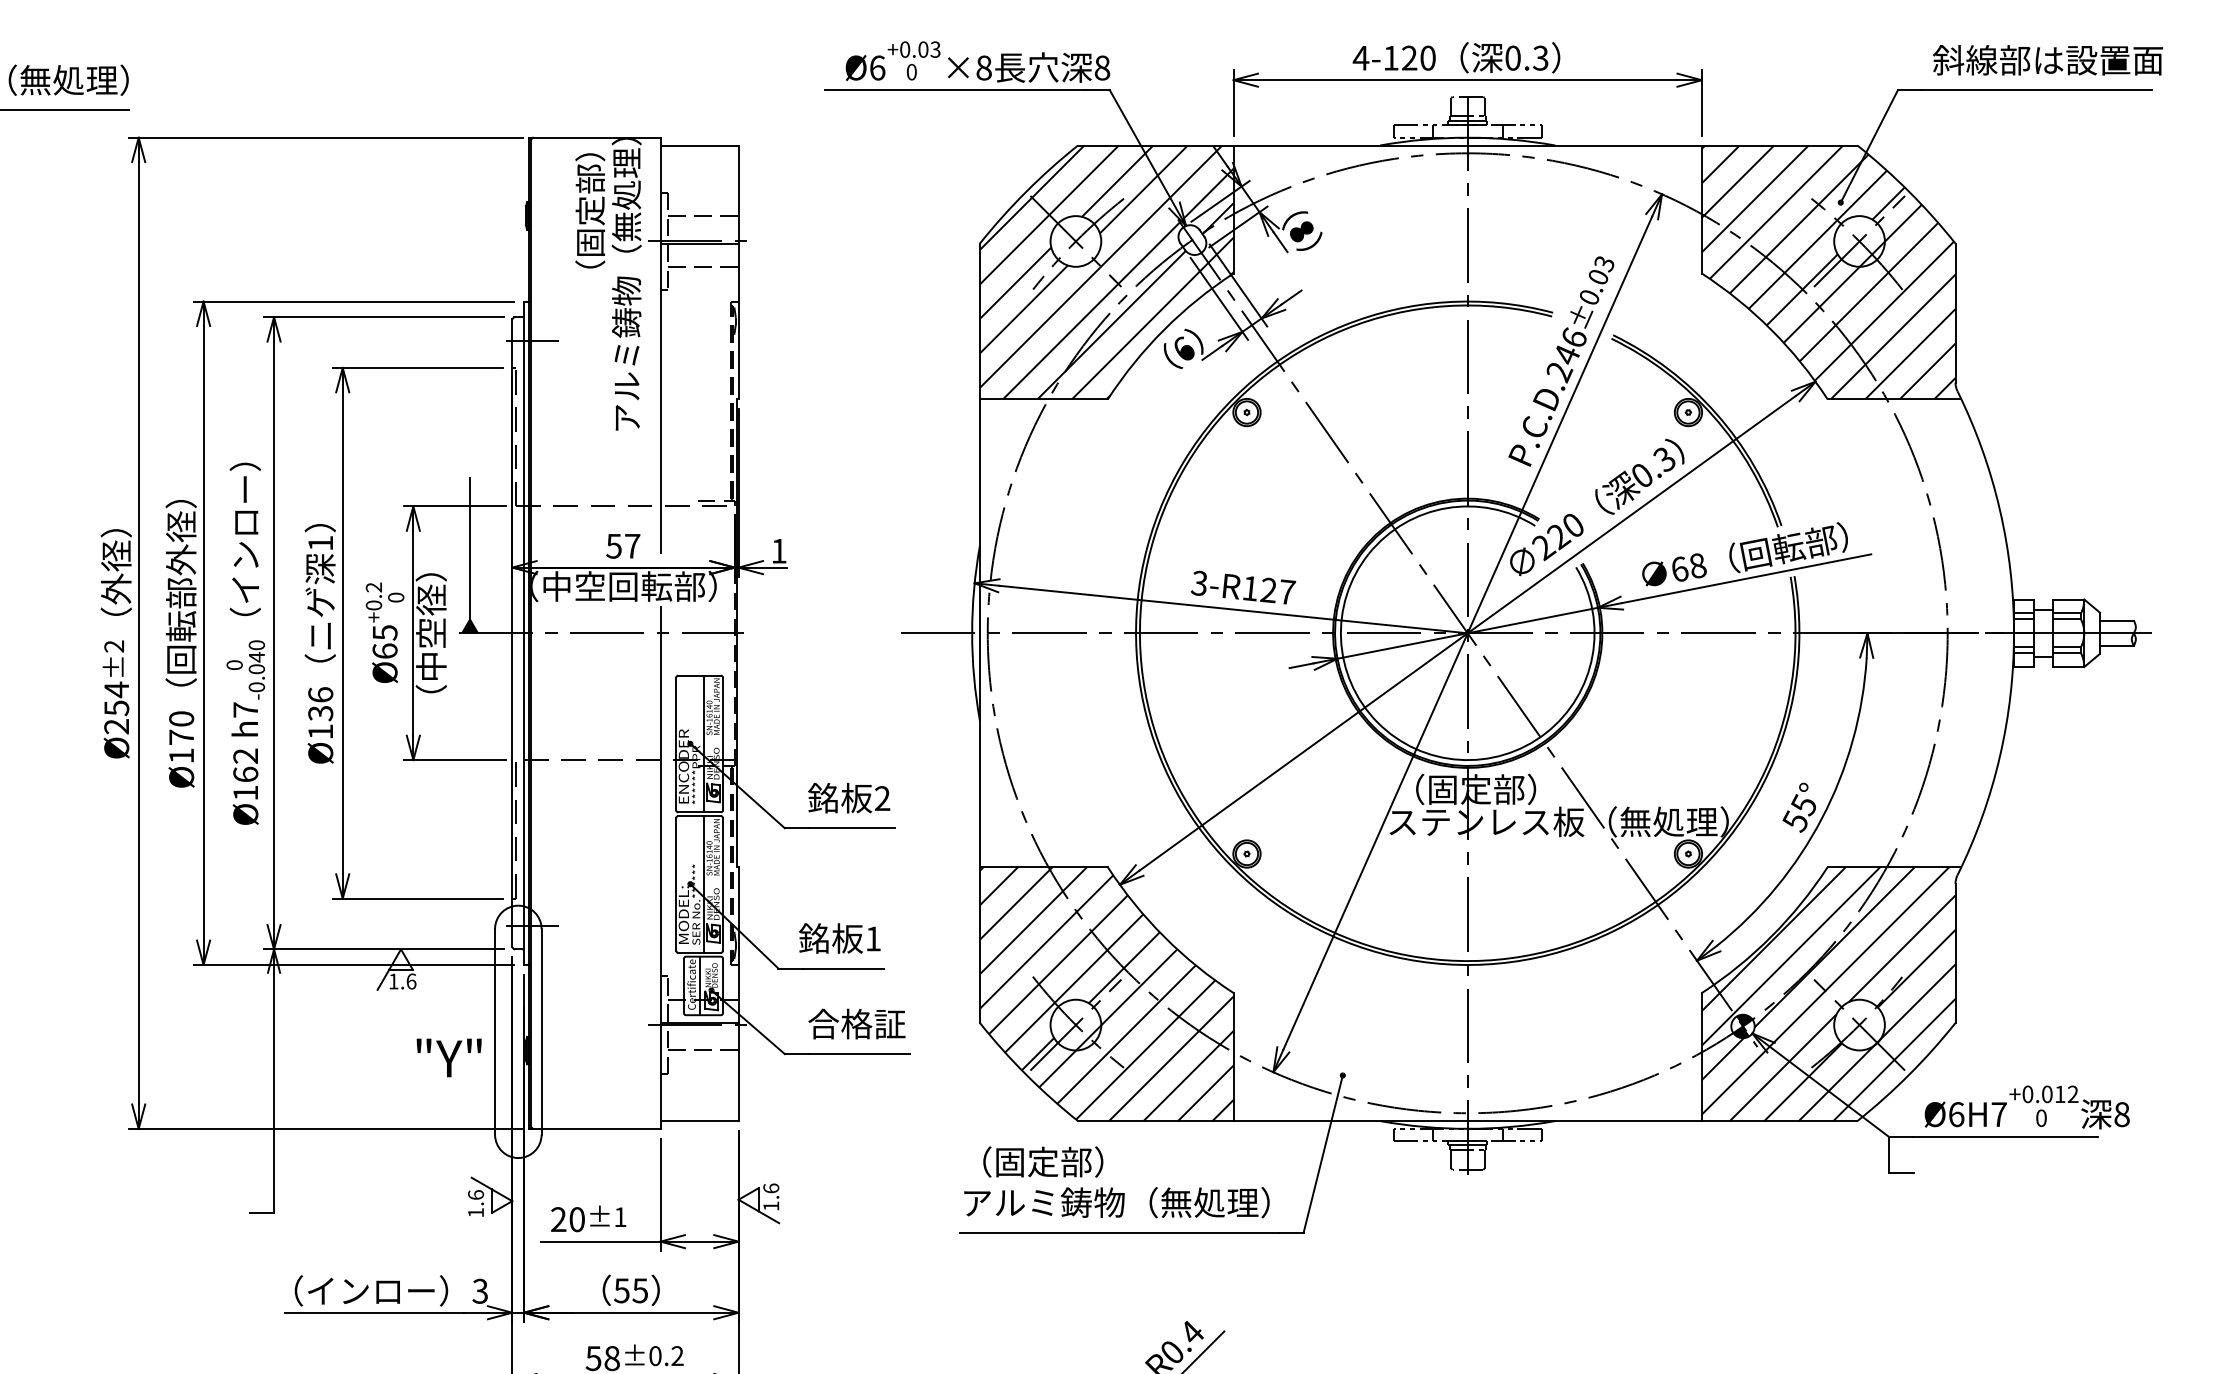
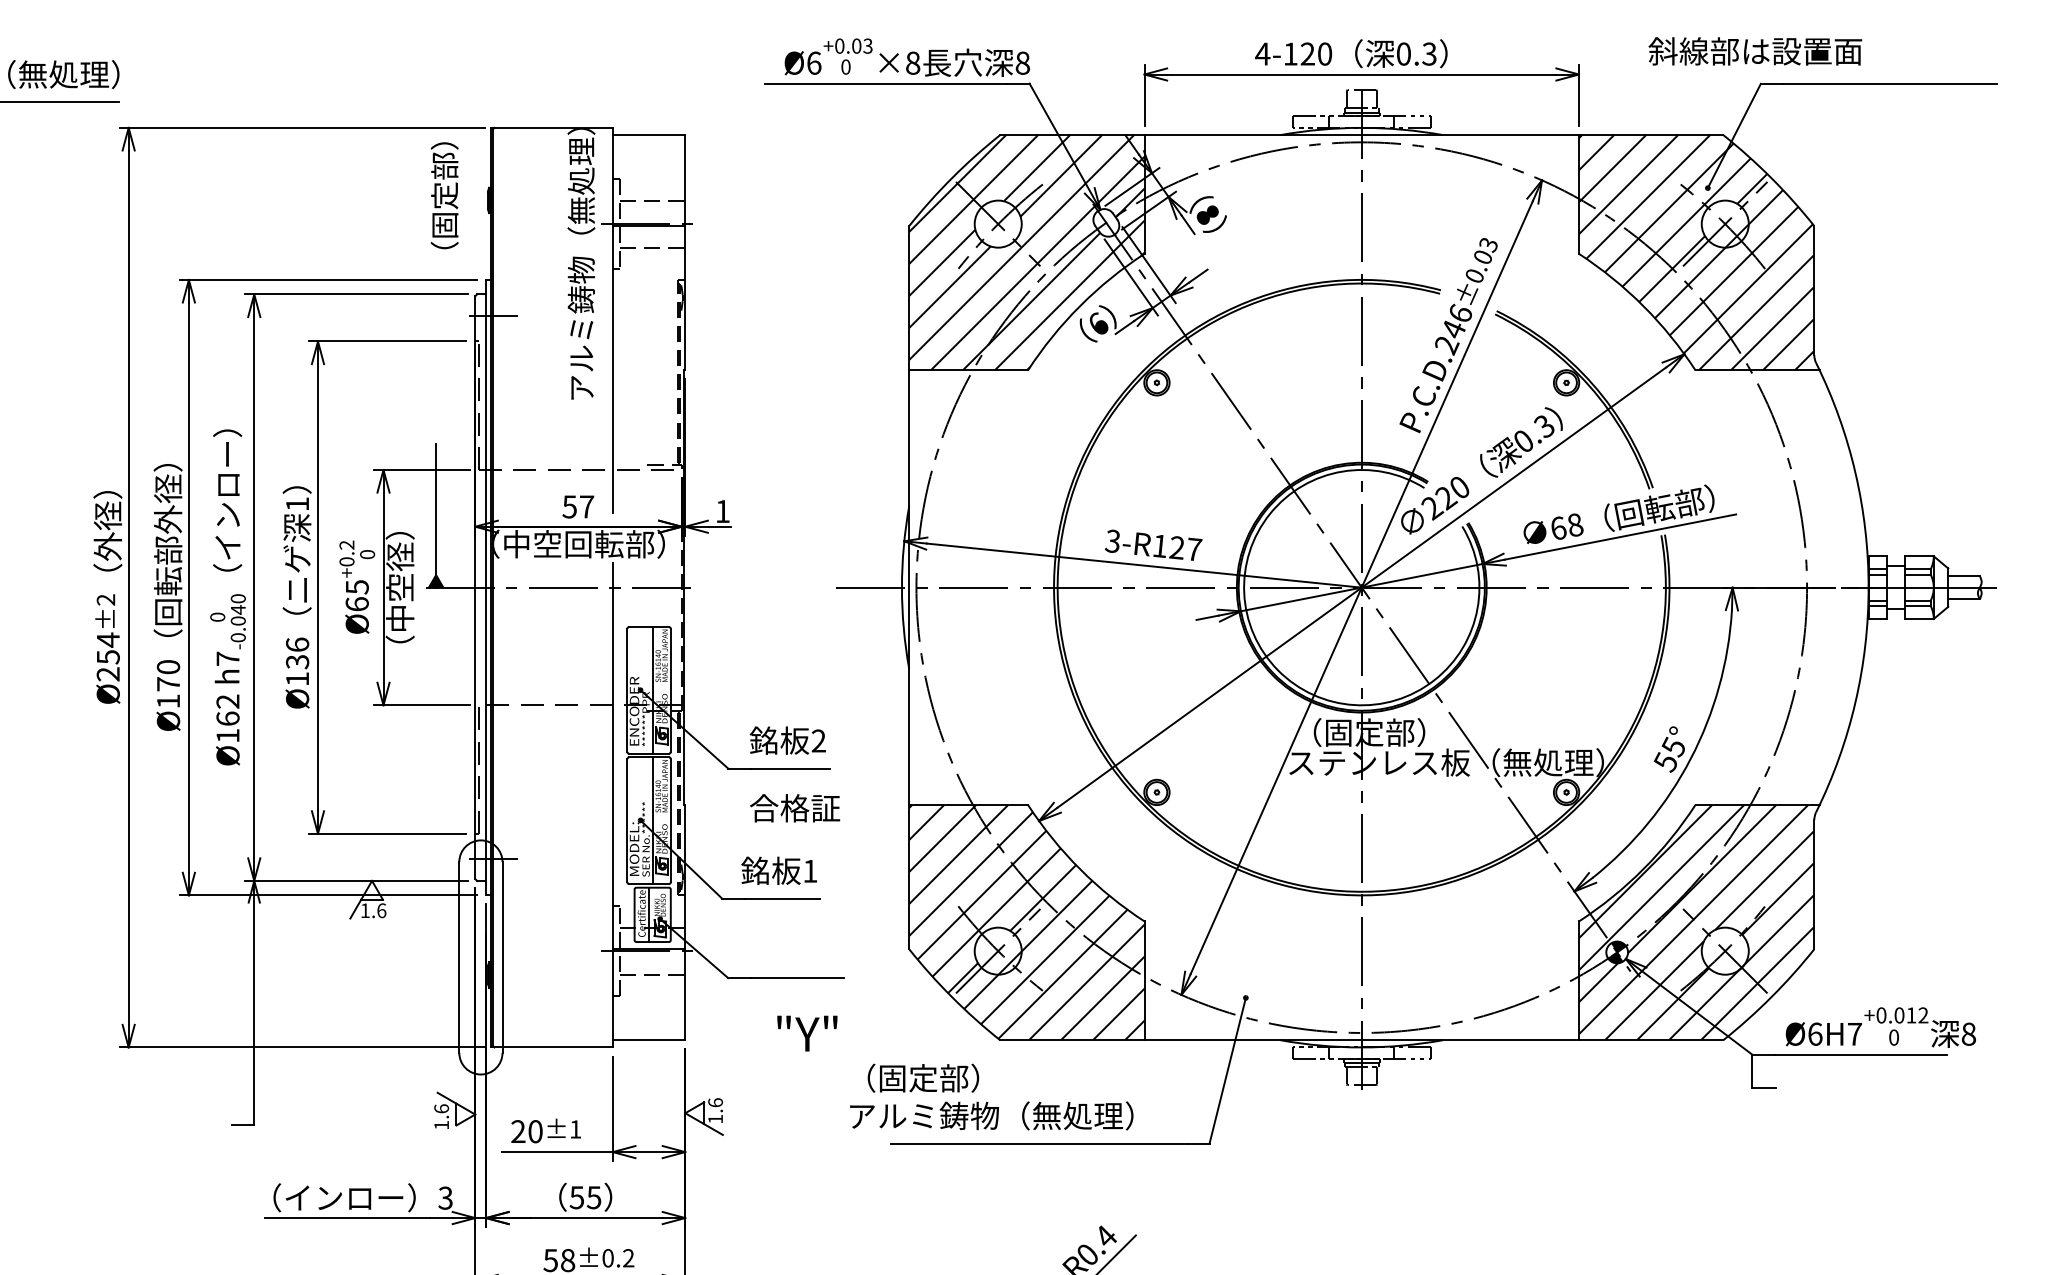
text: (2047, 60) -> (1754, 51), moved
text: (590, 210) -> (444, 195), moved
text: (856, 1023) -> (794, 807), moved
text: (448, 1057) -> (806, 1033), moved
text: (1116, 1182) -> (991, 1097), moved

